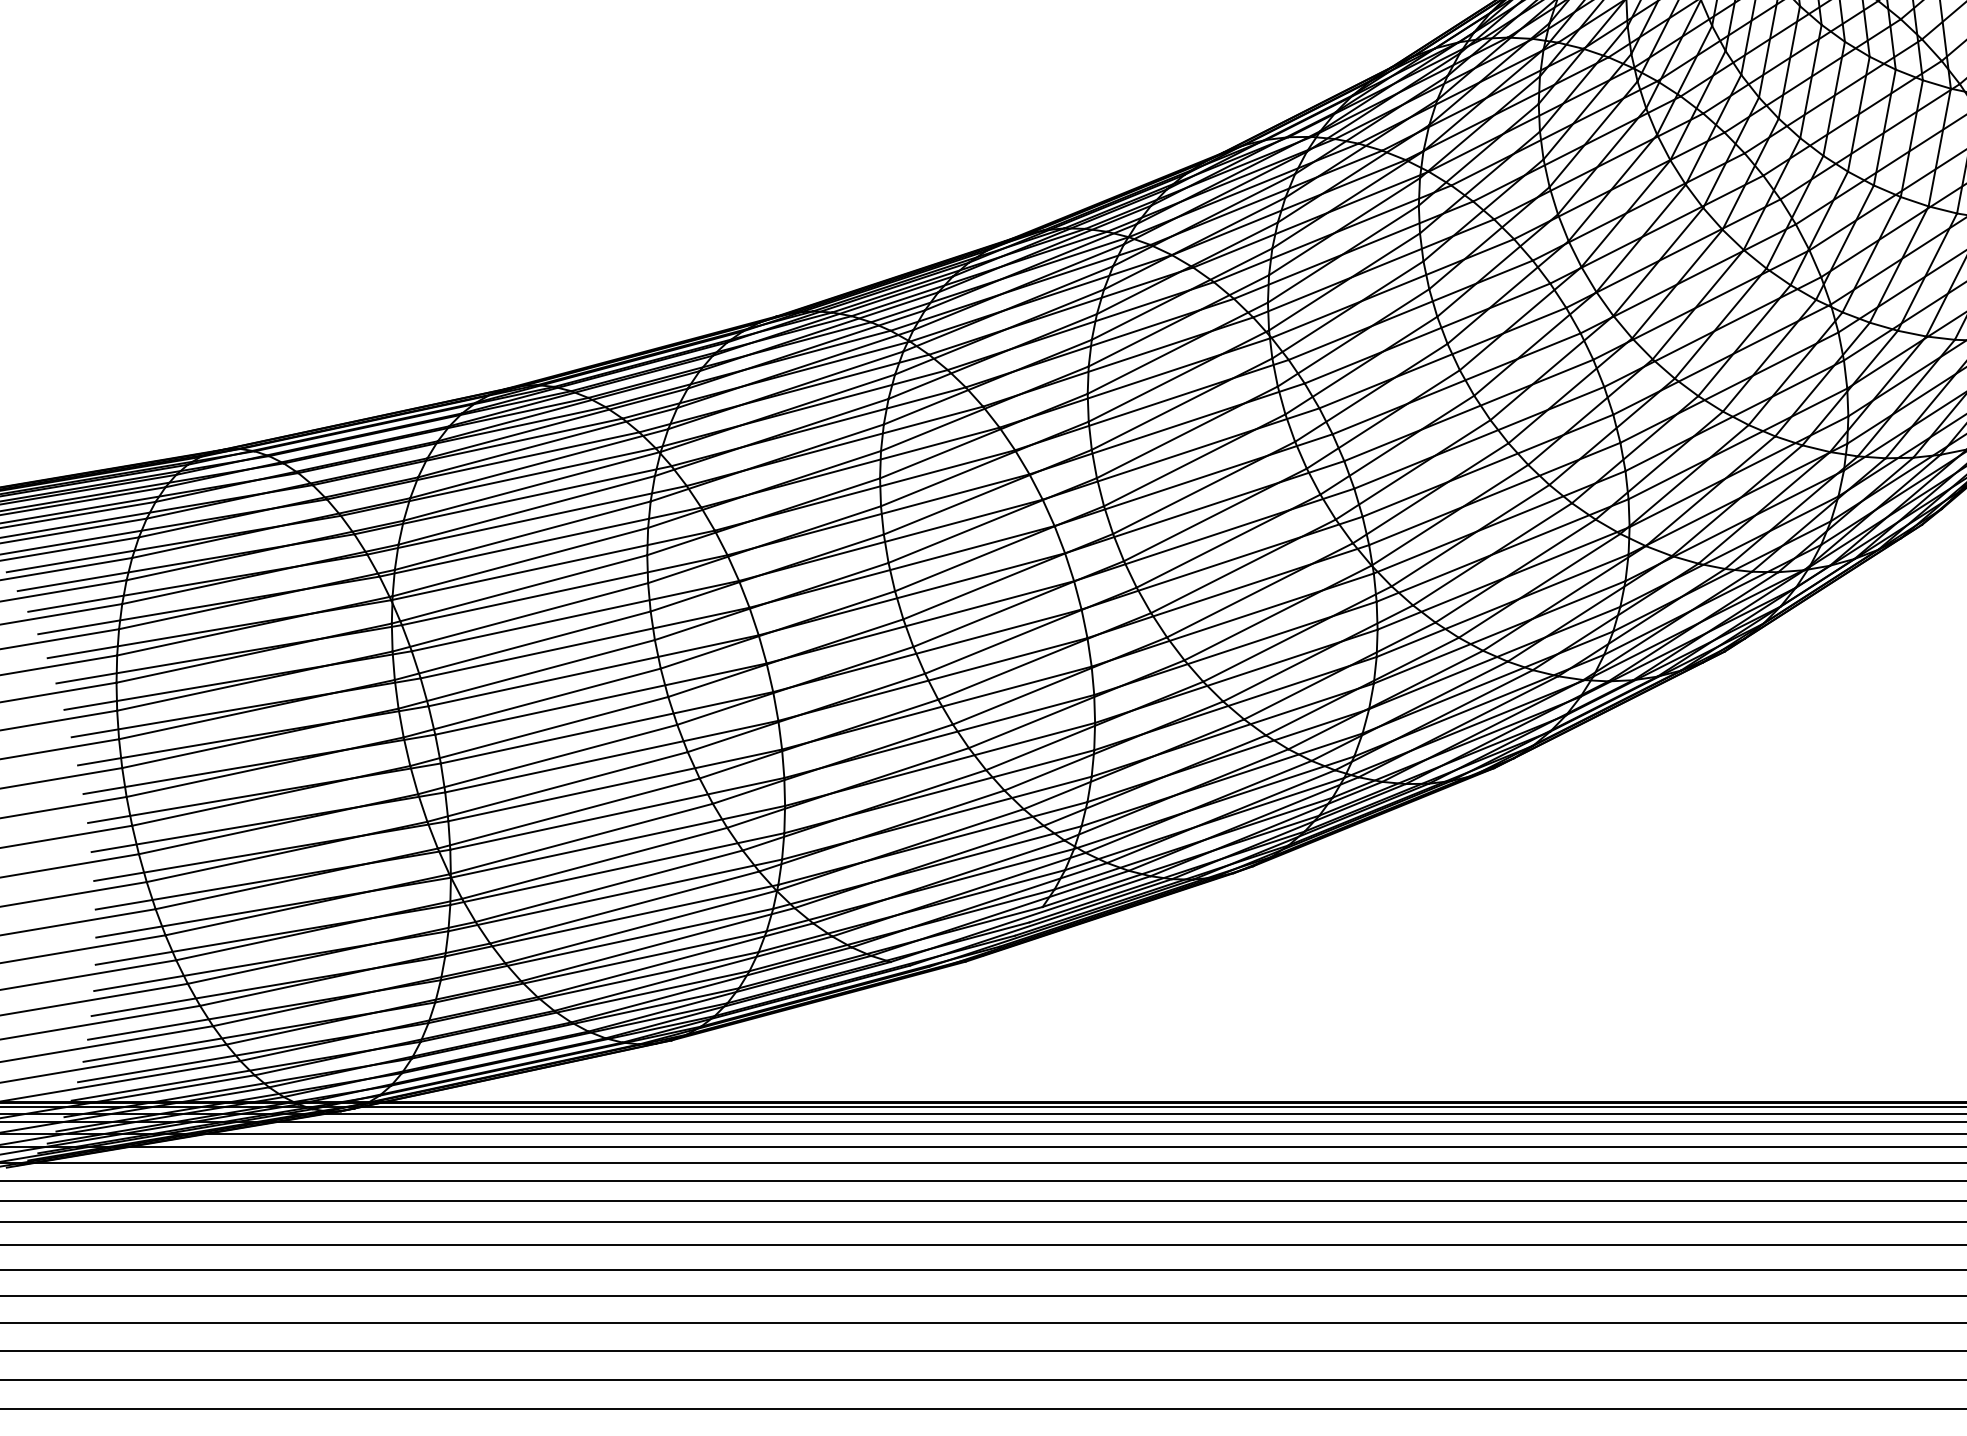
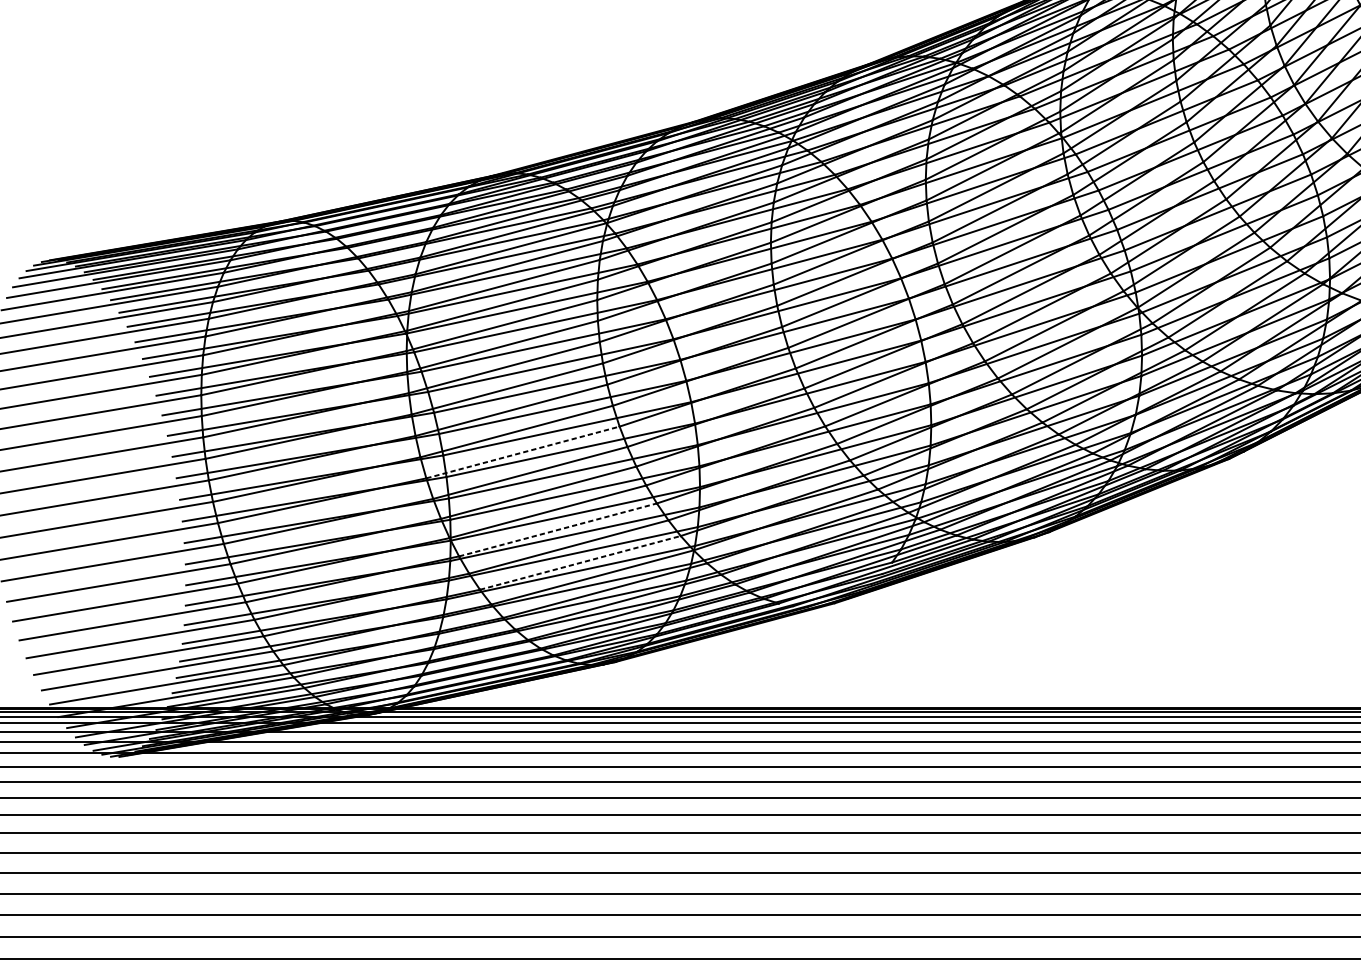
line: (548, 759) -> (523, 452), solid -> dashed
line: (595, 863) -> (558, 530), solid -> dashed
line: (625, 907) -> (580, 562), solid -> dashed

